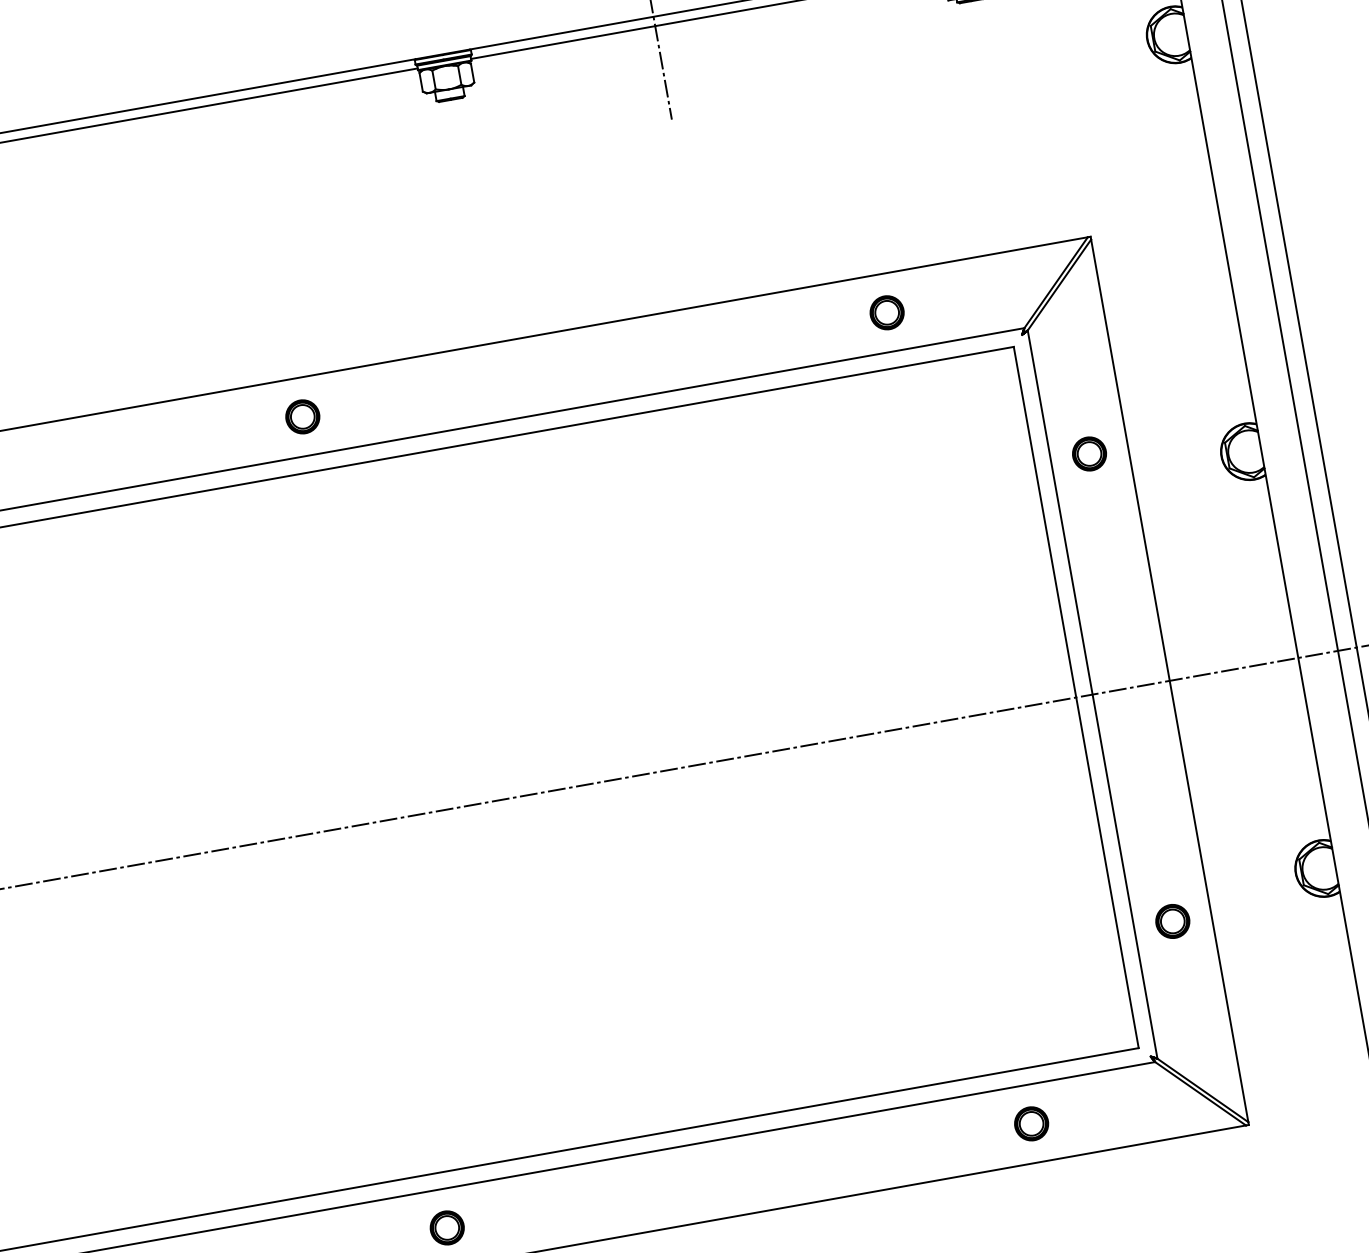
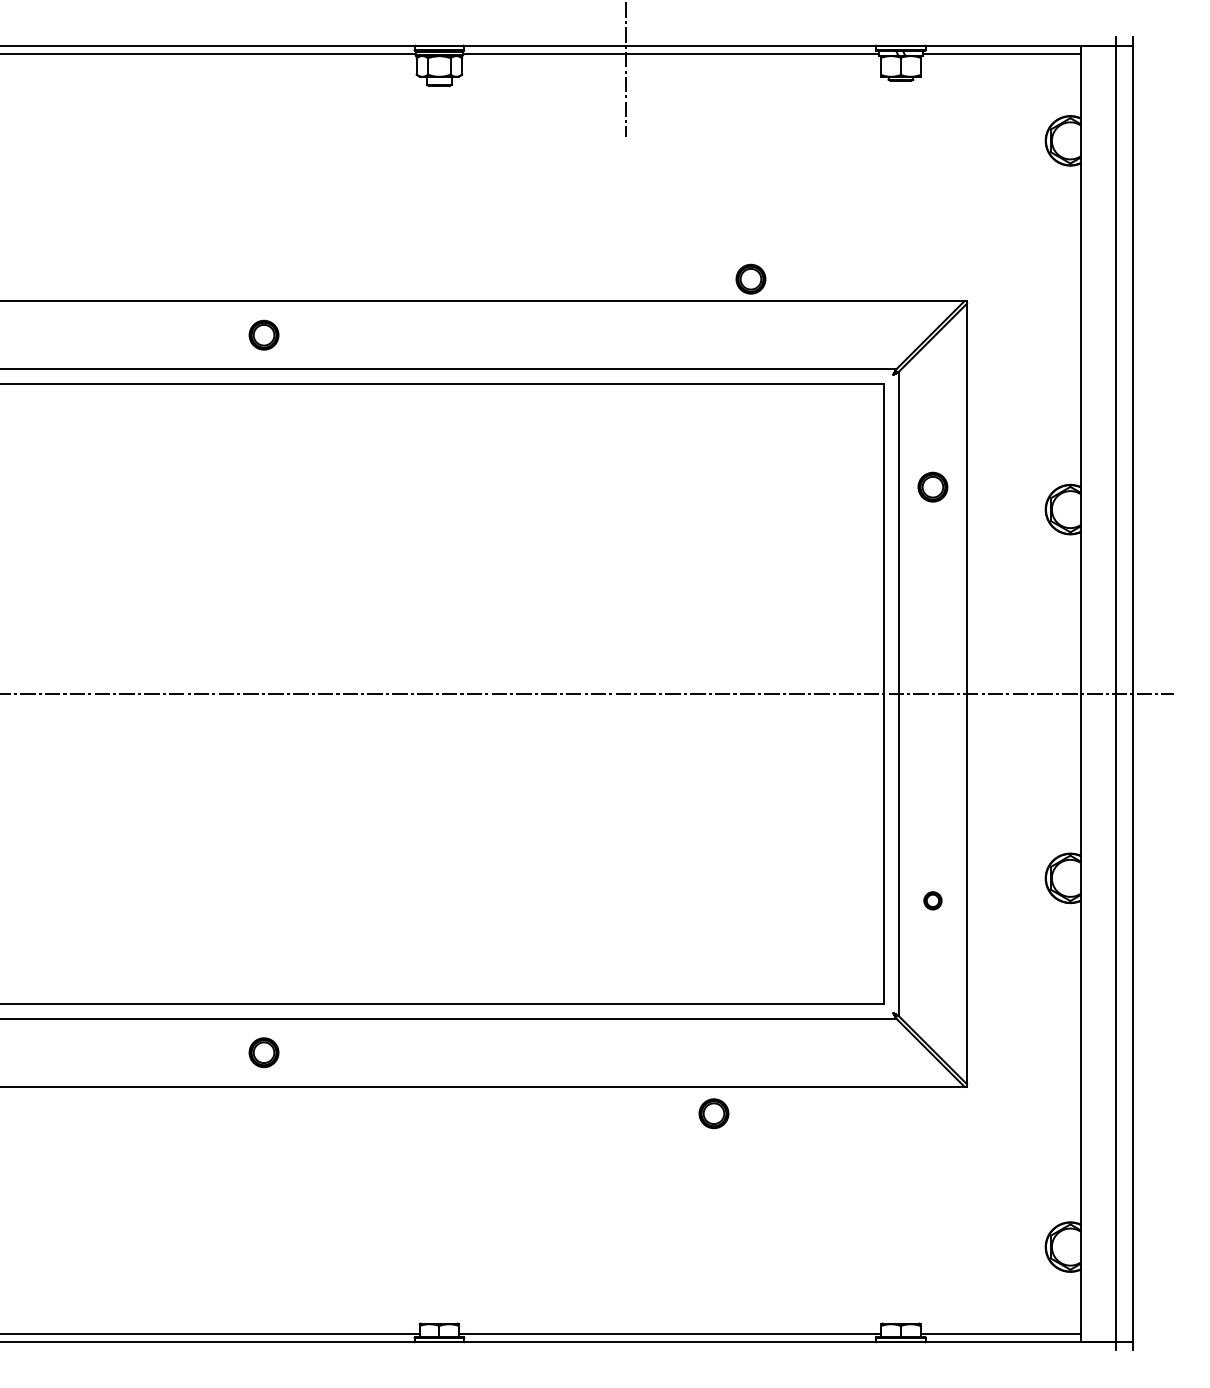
part: (886, 312) -> (750, 278), moved
part: (1172, 921) -> (932, 900), size x0.6
part: (1031, 1123) -> (713, 1113), moved

